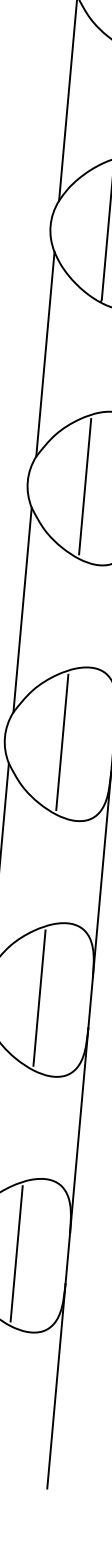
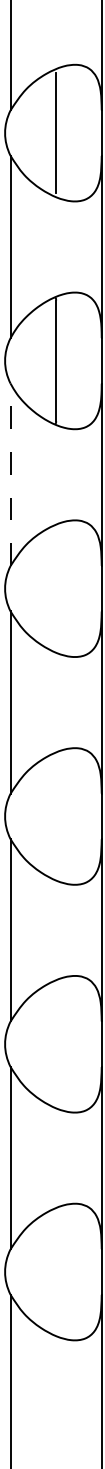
line: (45, 353) -> (10, 474), solid -> dashed
line: (85, 486) -> (56, 588), removed
line: (62, 742) -> (56, 816), removed
line: (39, 998) -> (56, 1044), removed
line: (17, 1253) -> (56, 1271), removed

